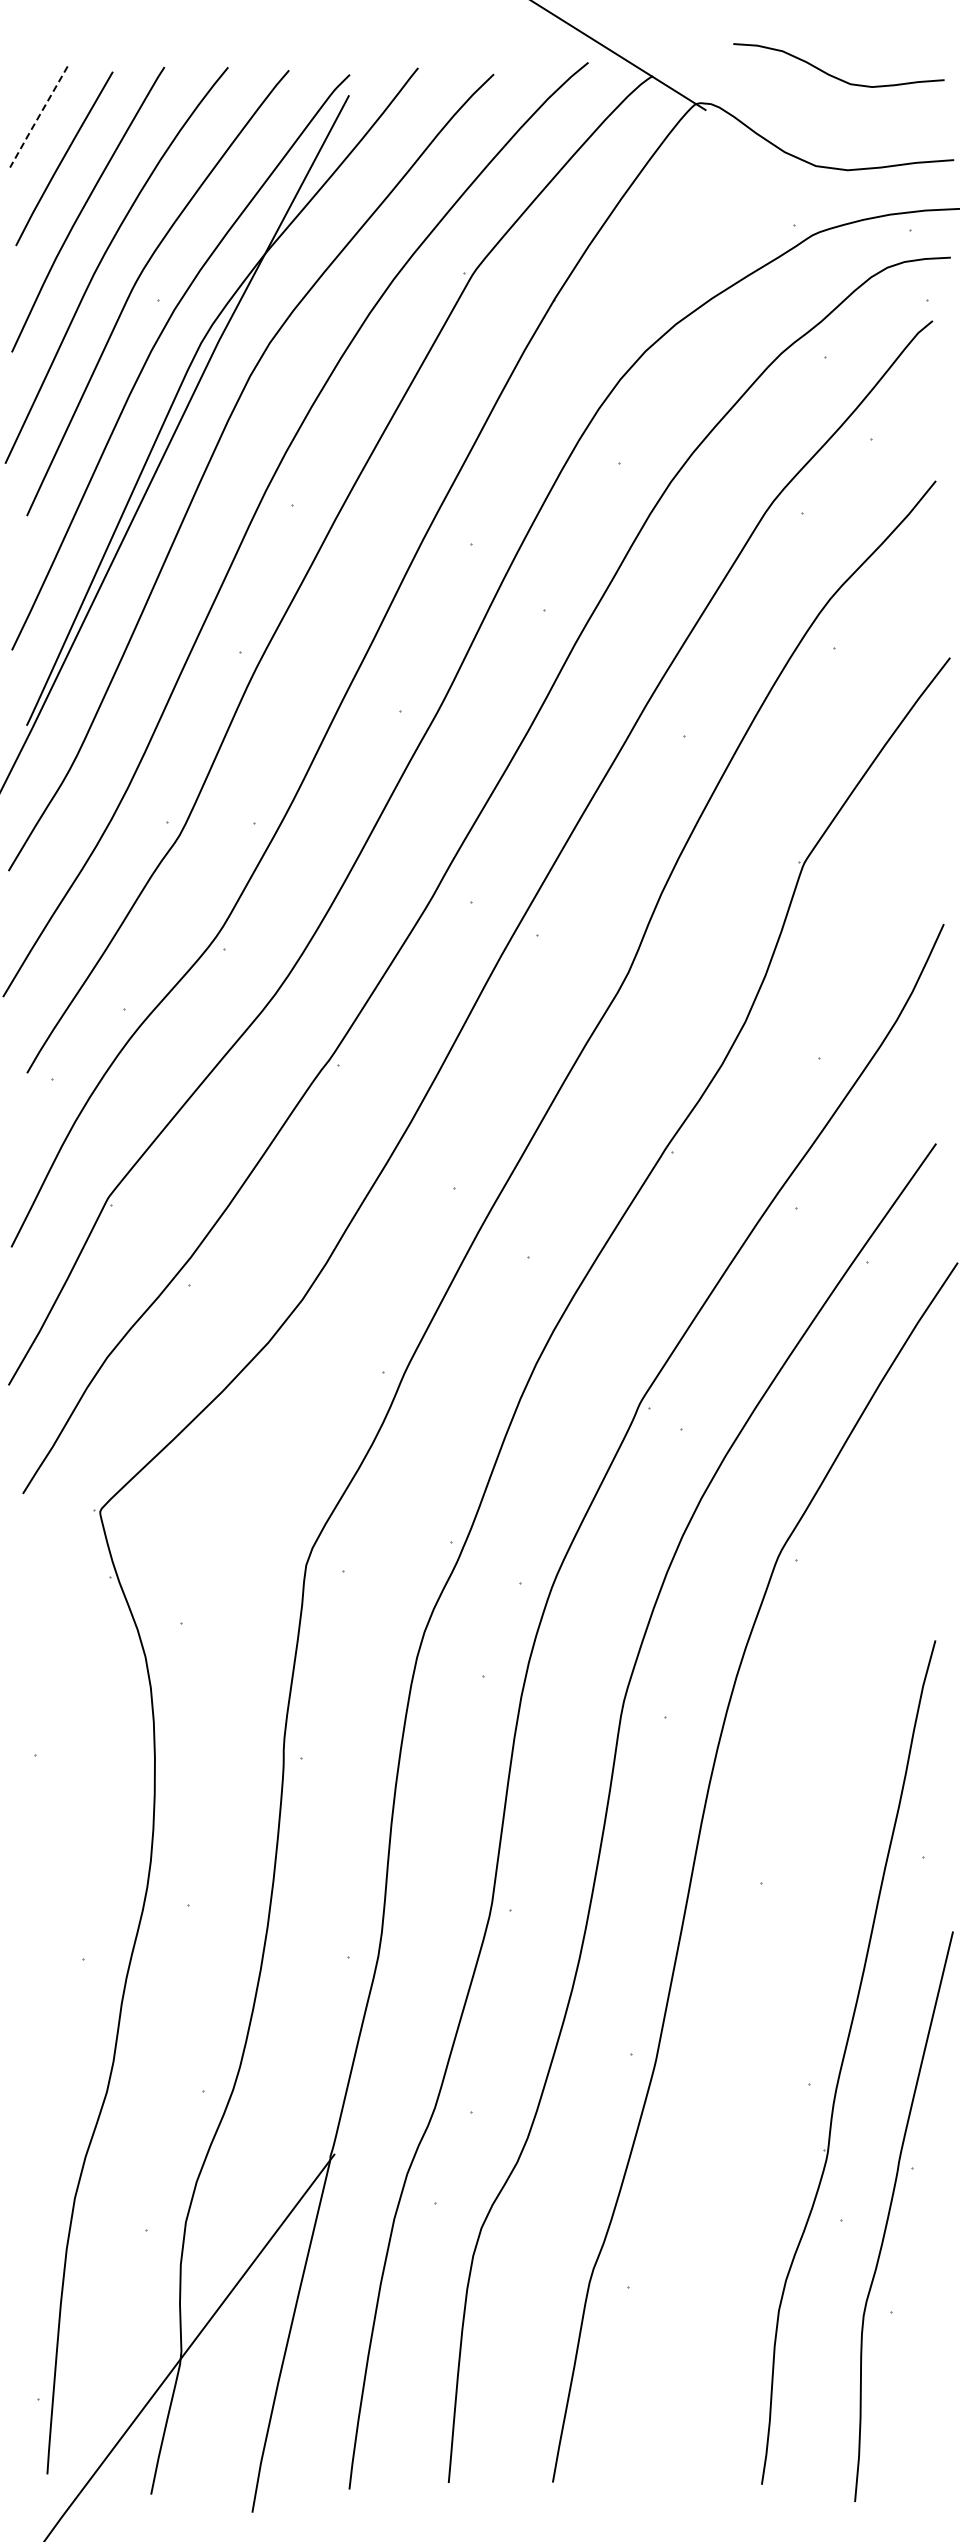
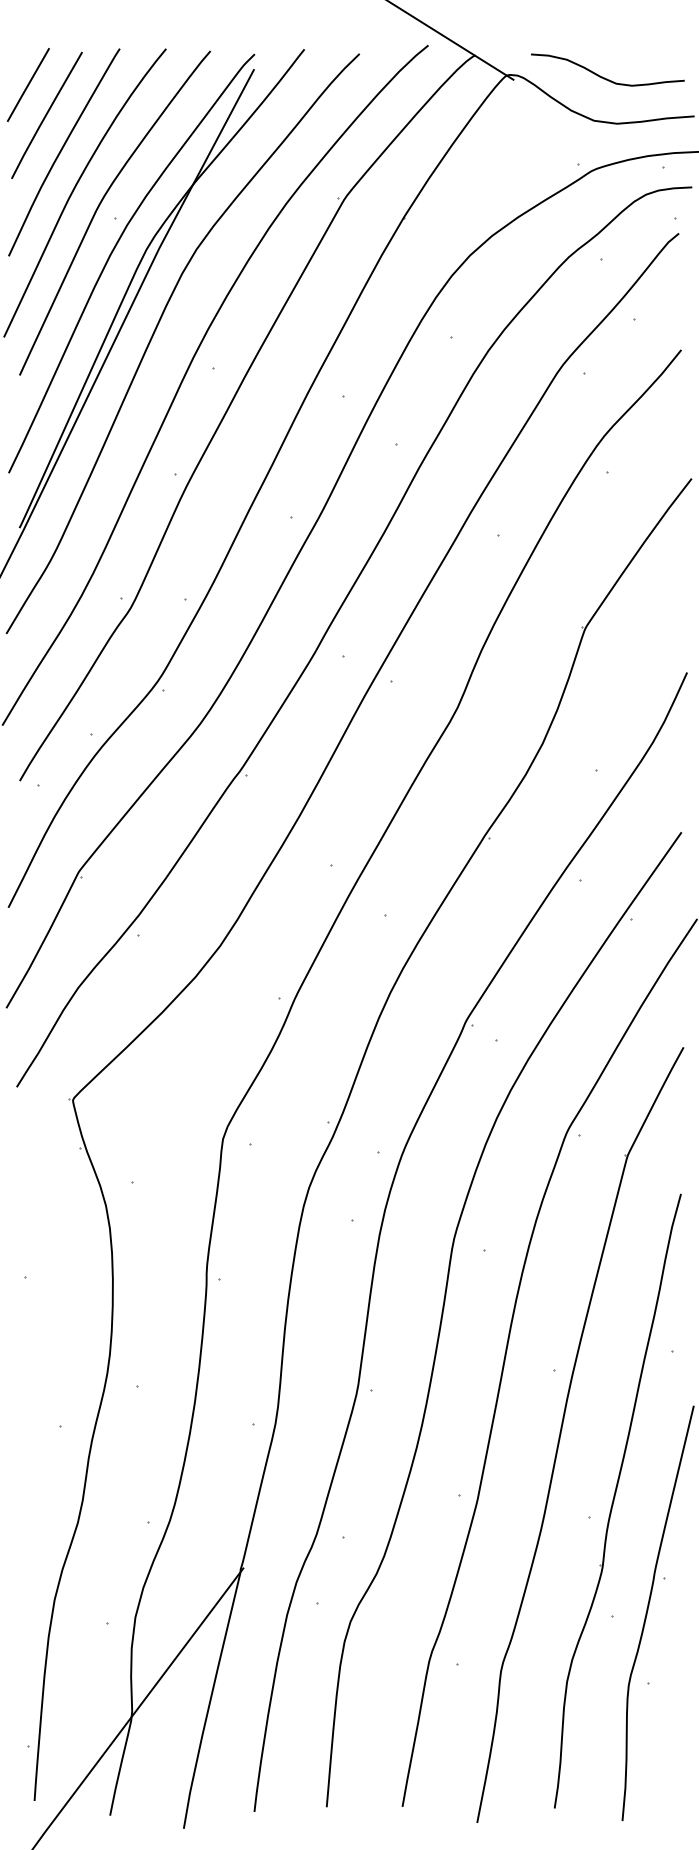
curve: (833, 75) -> (603, 77), moved
line: (38, 117) -> (28, 85), dashed -> solid
part: (771, 1967) -> (561, 1431), added

